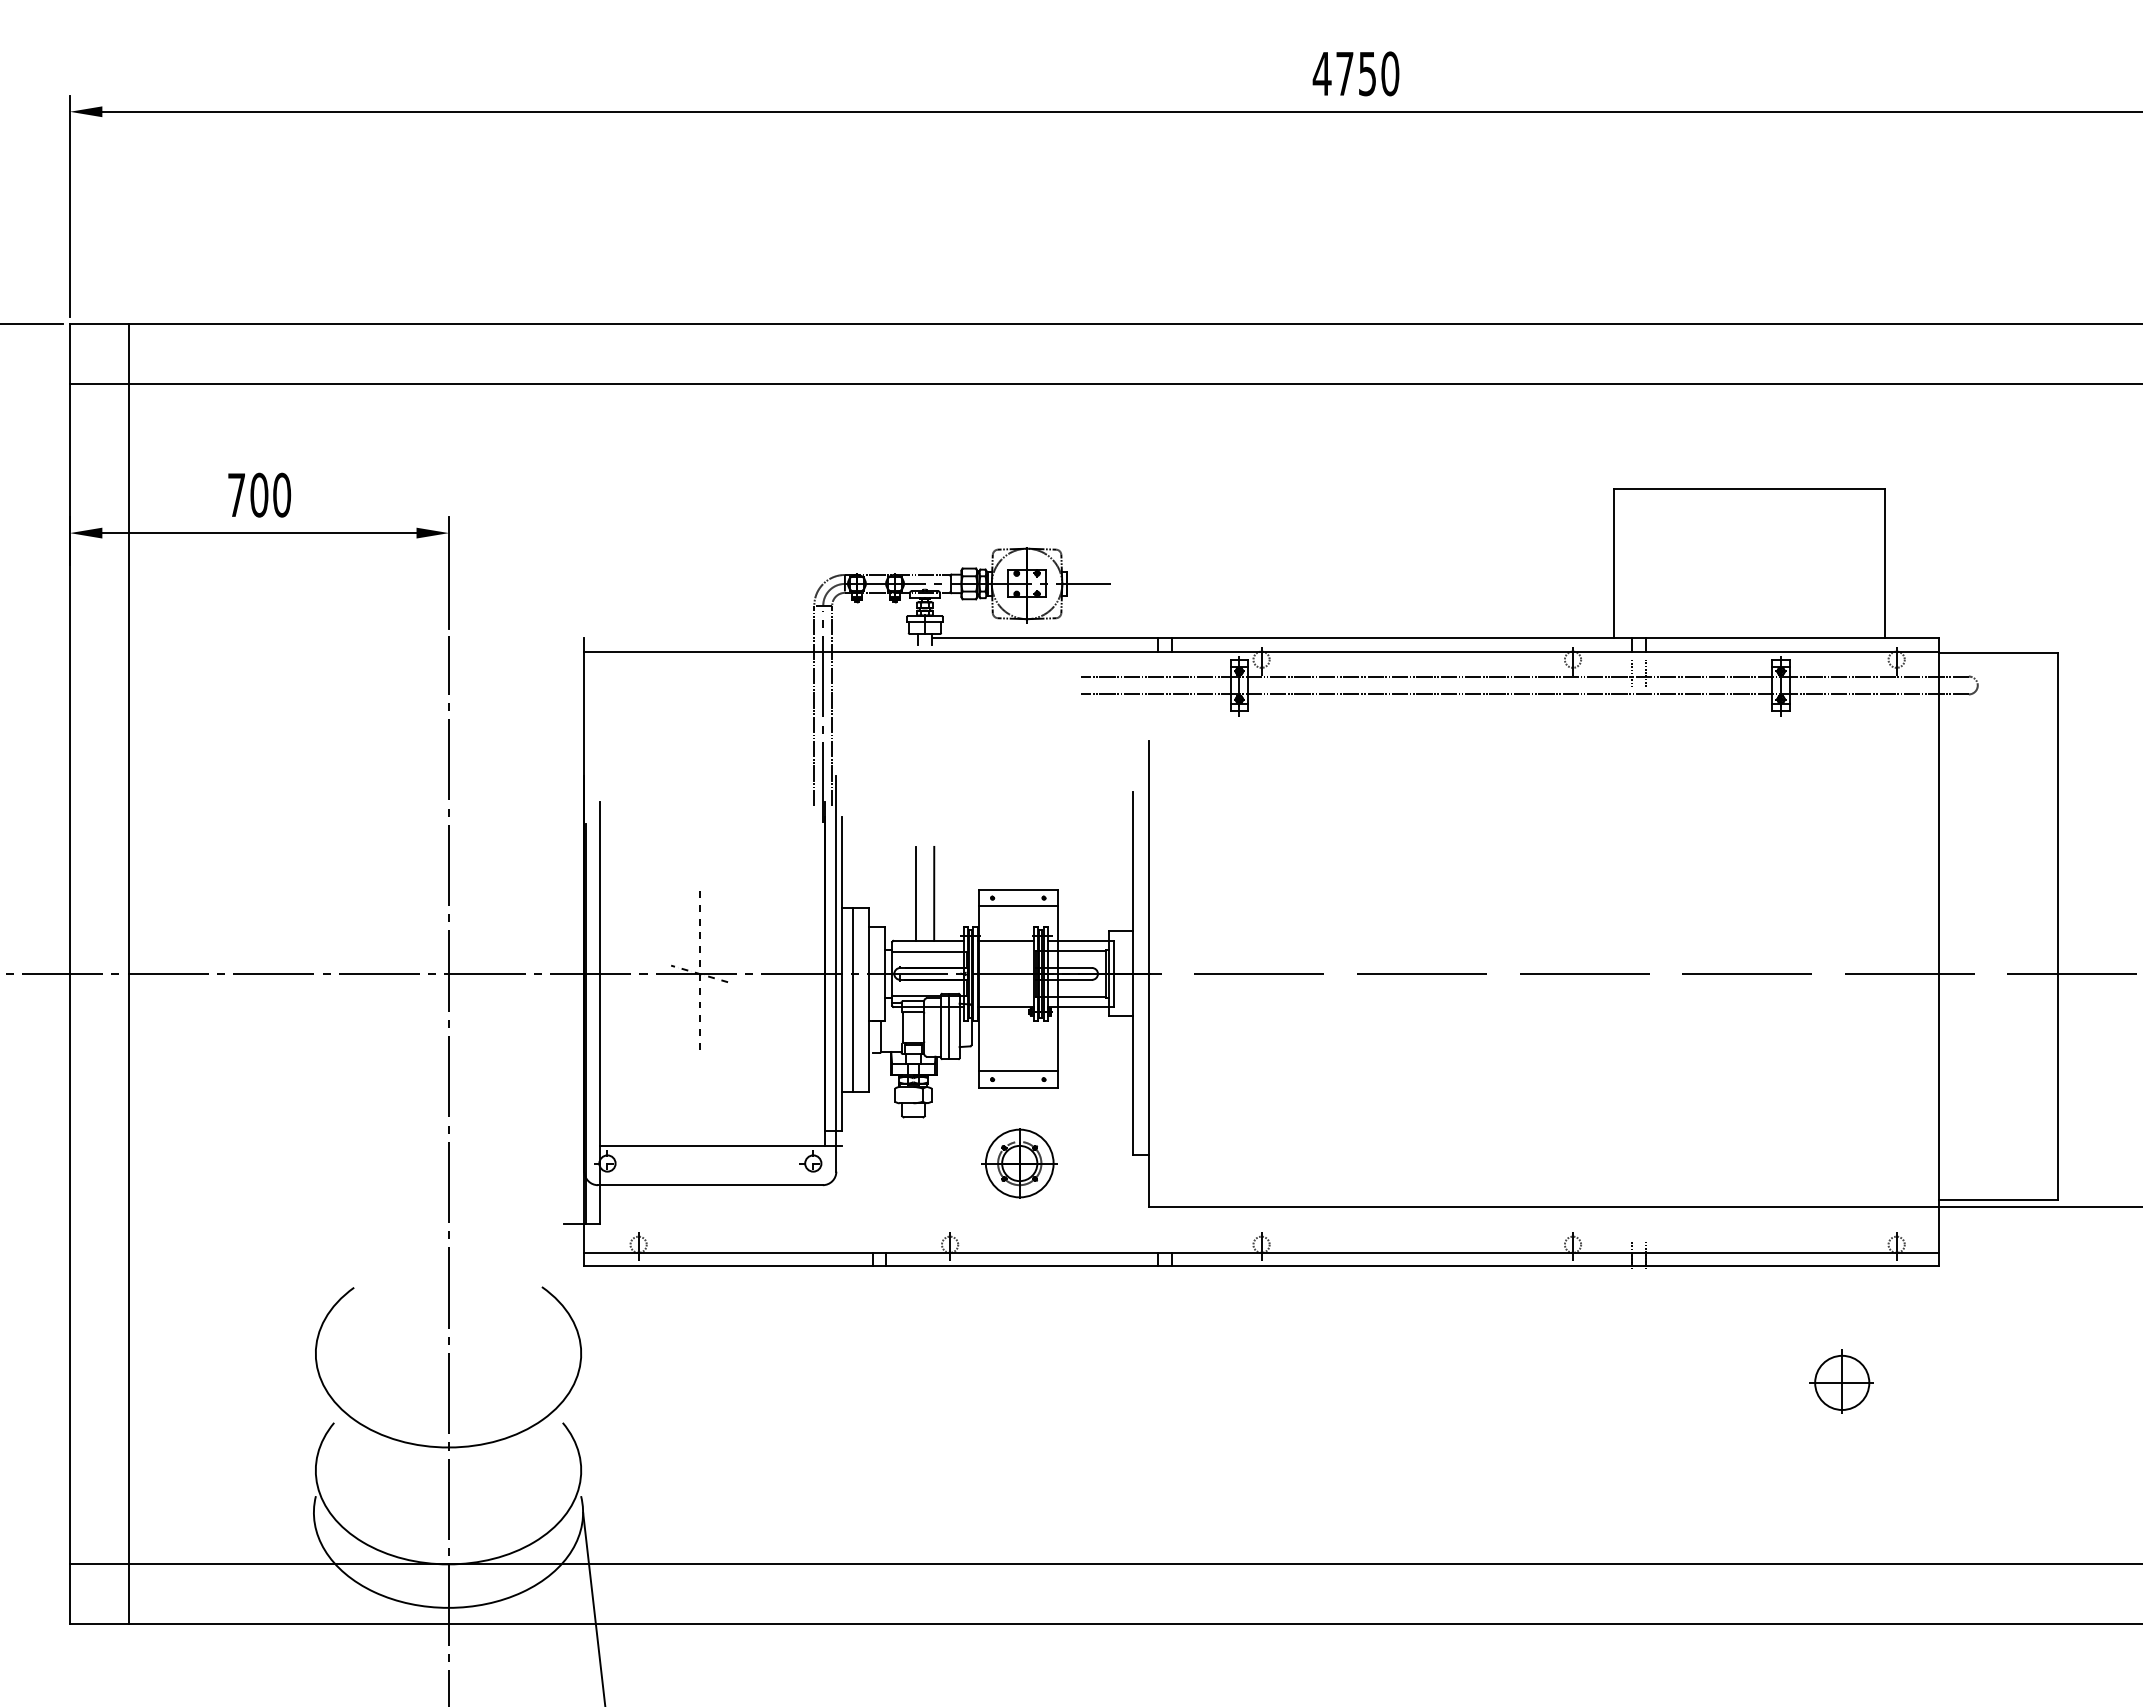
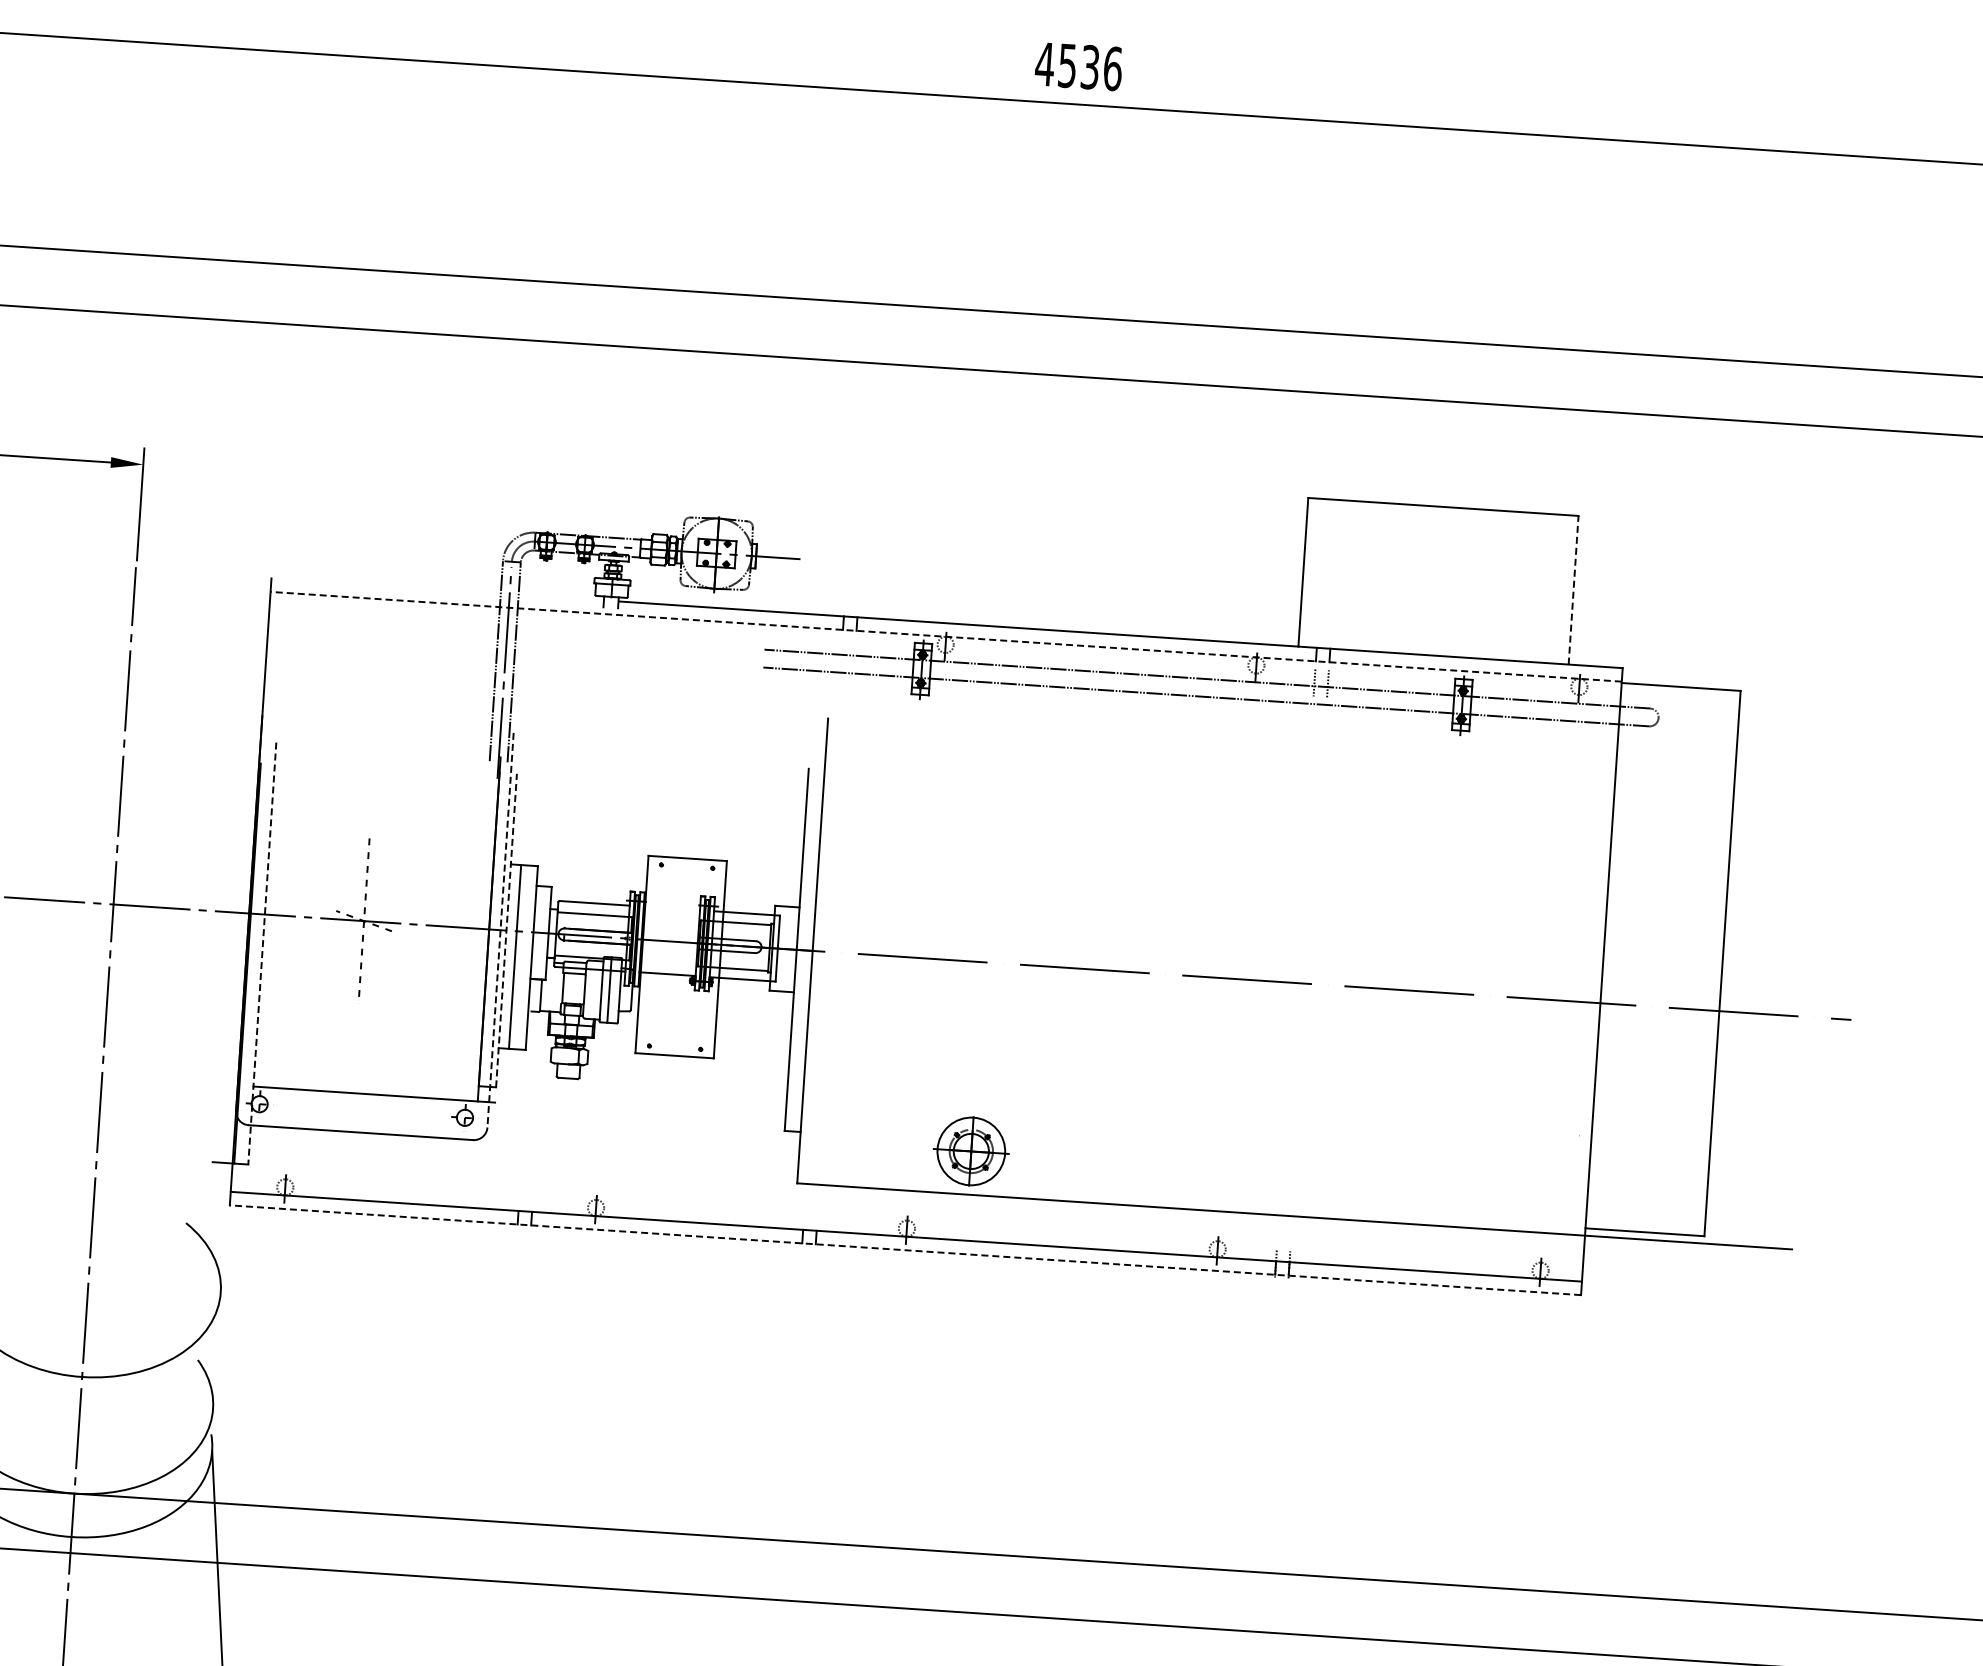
text: (1367, 73) -> (1090, 66), 4750 -> 4536
line: (1884, 563) -> (1573, 590), solid -> dashed
line: (1261, 651) -> (946, 636), solid -> dashed
line: (915, 893) -> (584, 855), removed
line: (934, 893) -> (603, 856), removed
line: (1018, 906) -> (686, 874), removed
line: (1005, 941) -> (671, 909), removed
line: (836, 973) -> (500, 929), solid -> dashed
line: (842, 973) -> (506, 930), solid -> dashed
line: (600, 1013) -> (262, 954), solid -> dashed
line: (1018, 1071) -> (675, 1039), removed
part: (1019, 1163) -> (971, 1151), moved
line: (1261, 1266) -> (905, 1250), solid -> dashed
part: (1841, 1381) -> (1476, 1403), removed

